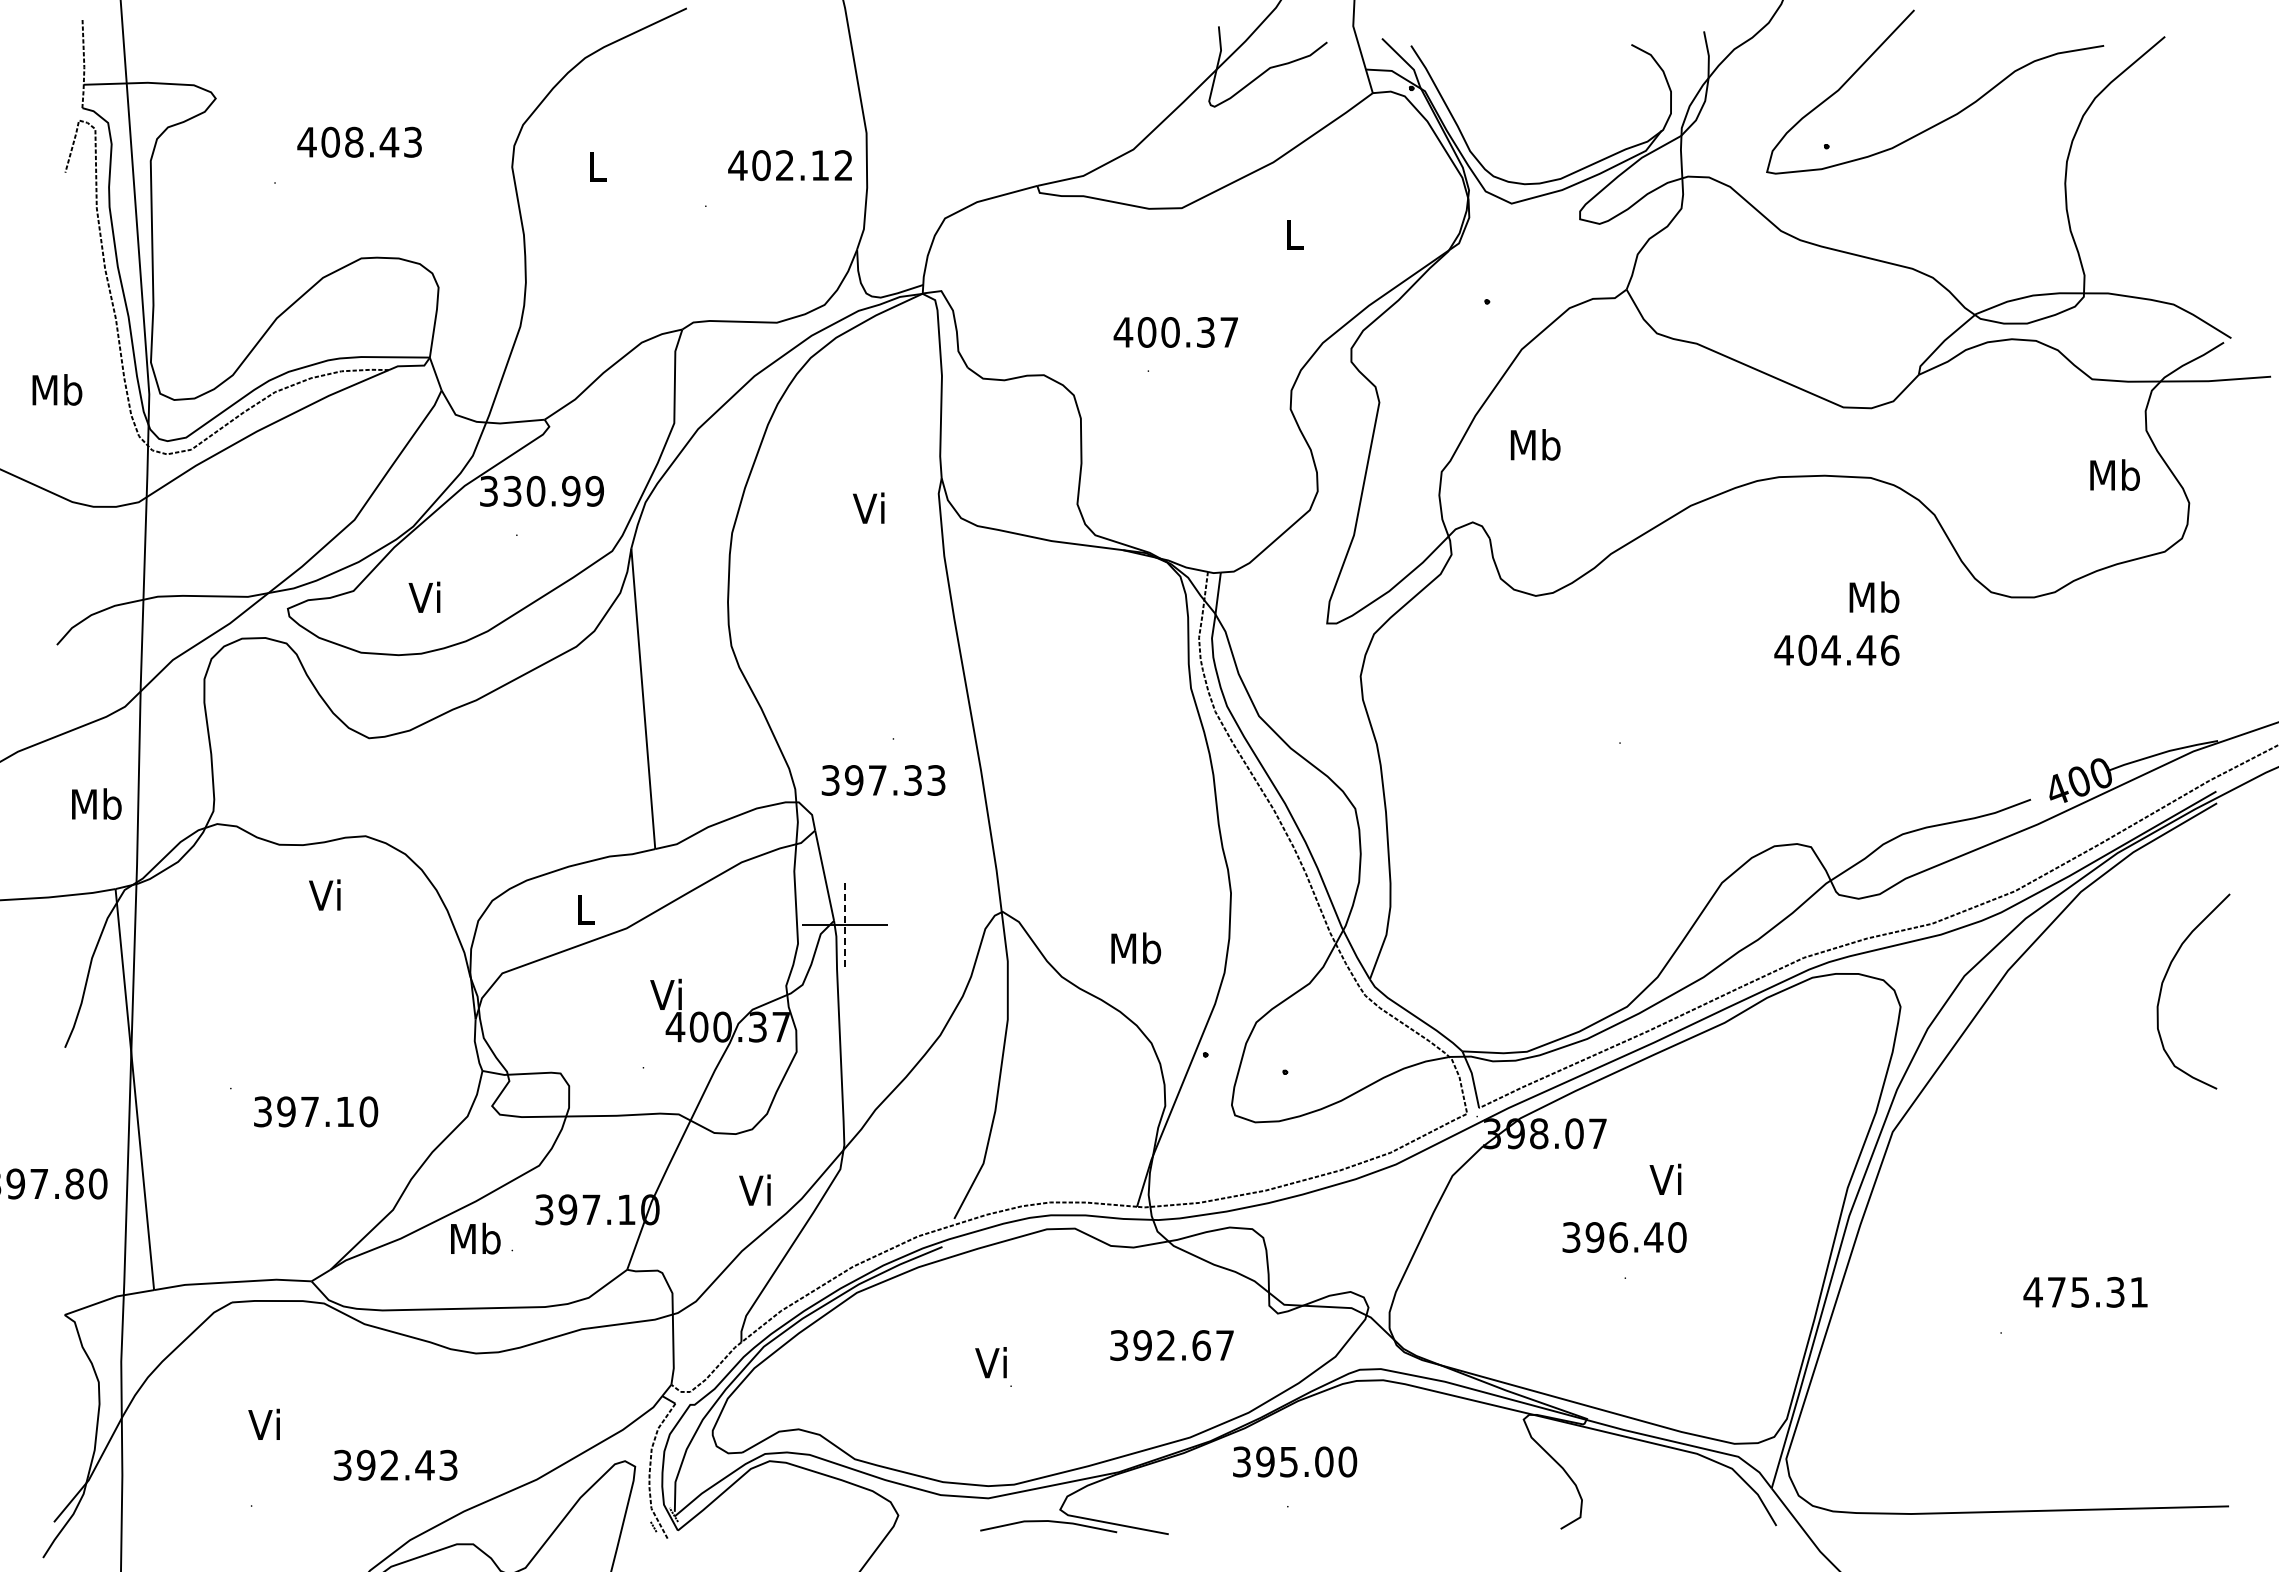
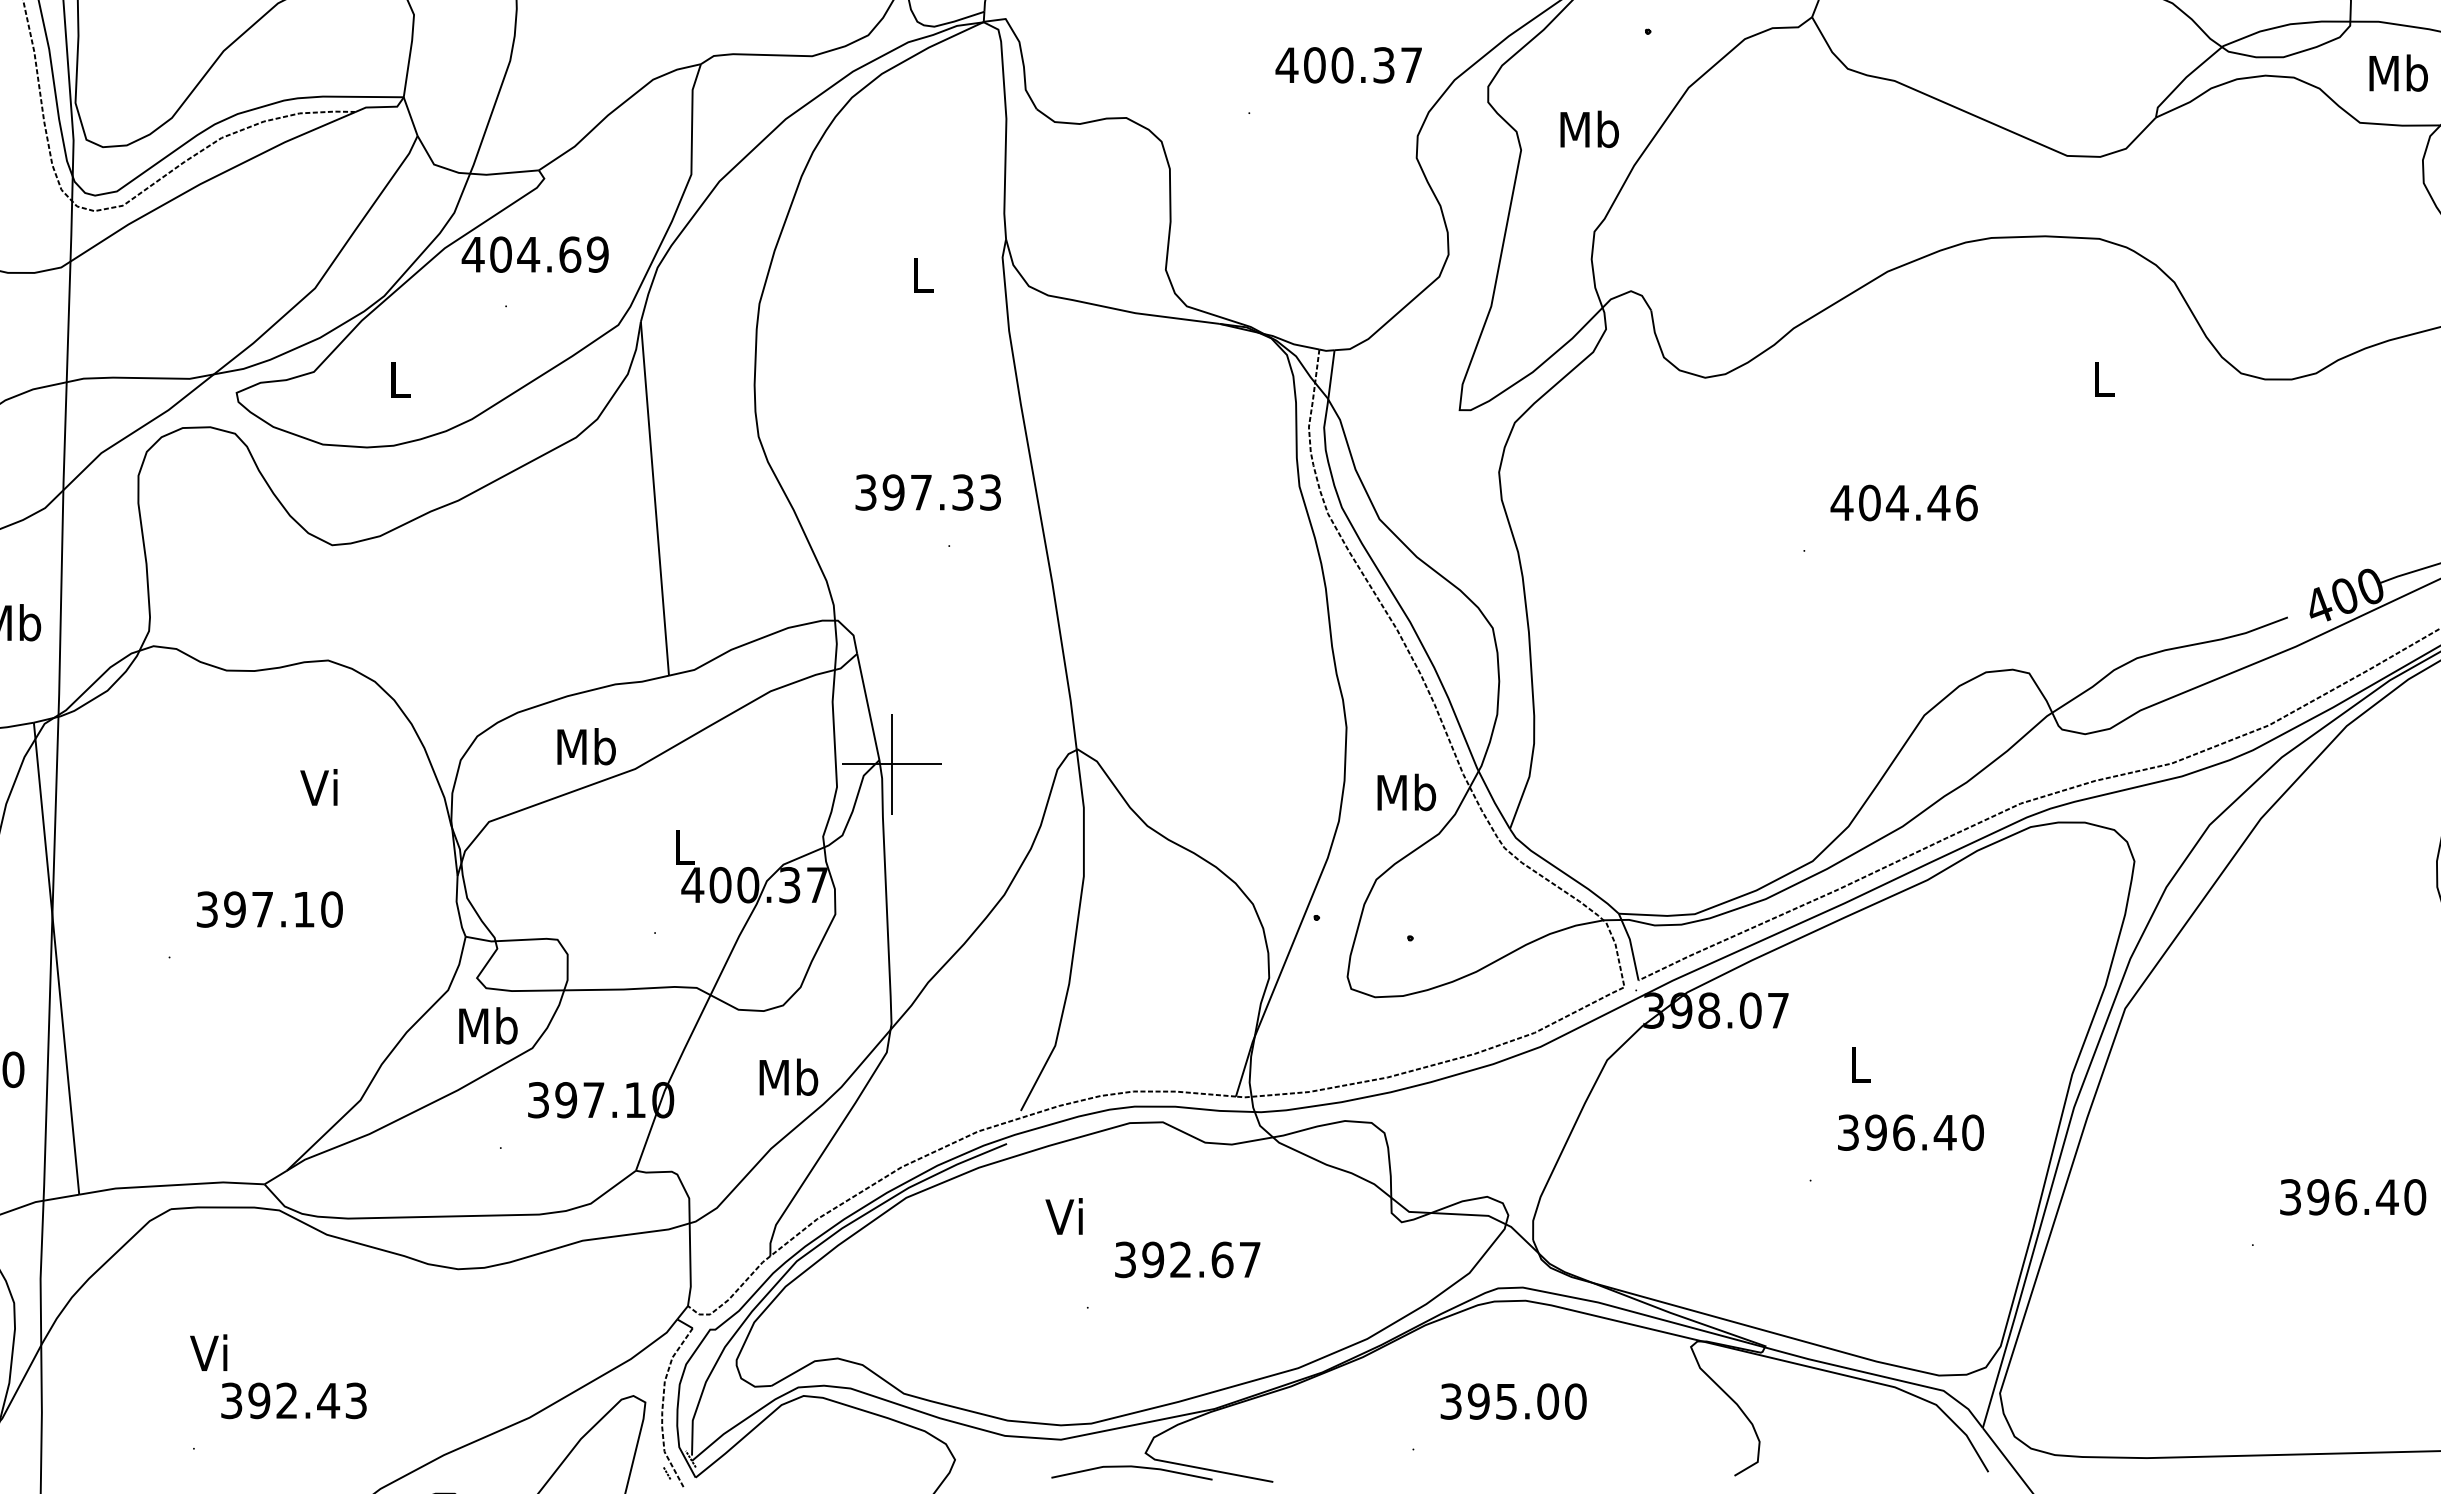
text: (1175, 332) -> (1348, 65), moved
text: (1535, 444) -> (1589, 128), moved
text: (2114, 474) -> (2397, 72), moved
text: (529, 490) -> (520, 253), 330.99 -> 404.69
text: (868, 507) -> (919, 273), Vi -> L
text: (424, 596) -> (397, 378), Vi -> L
text: (1874, 597) -> (2103, 379), Mb -> L
text: (1836, 650) -> (1903, 503), moved
text: (883, 780) -> (928, 492), moved
text: (324, 894) -> (318, 786), moved
text: (585, 909) -> (586, 746), L -> Mb
line: (844, 924) -> (891, 764), dashed -> solid
text: (1136, 948) -> (1407, 792), moved
text: (665, 993) -> (681, 845), Vi -> L
text: (316, 1111) -> (270, 909), moved
text: (1665, 1178) -> (1857, 1063), Vi -> L
text: (756, 1190) -> (788, 1077), Vi -> Mb
text: (1624, 1237) -> (1910, 1132), moved
text: (475, 1238) -> (488, 1025), moved
text: (2085, 1291) -> (2352, 1196), 475.31 -> 396.40
text: (1171, 1345) -> (1187, 1259), moved
text: (990, 1362) -> (1063, 1216), moved
text: (1295, 1461) -> (1514, 1401), moved
text: (395, 1464) -> (293, 1399), moved

